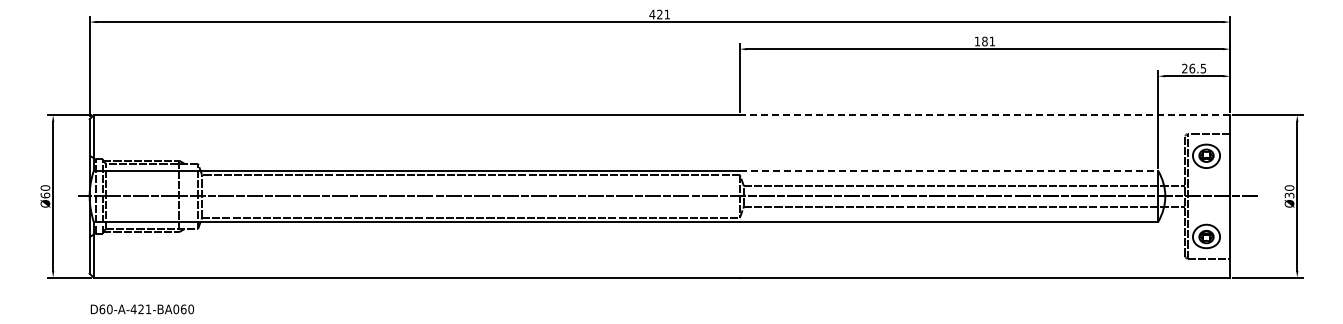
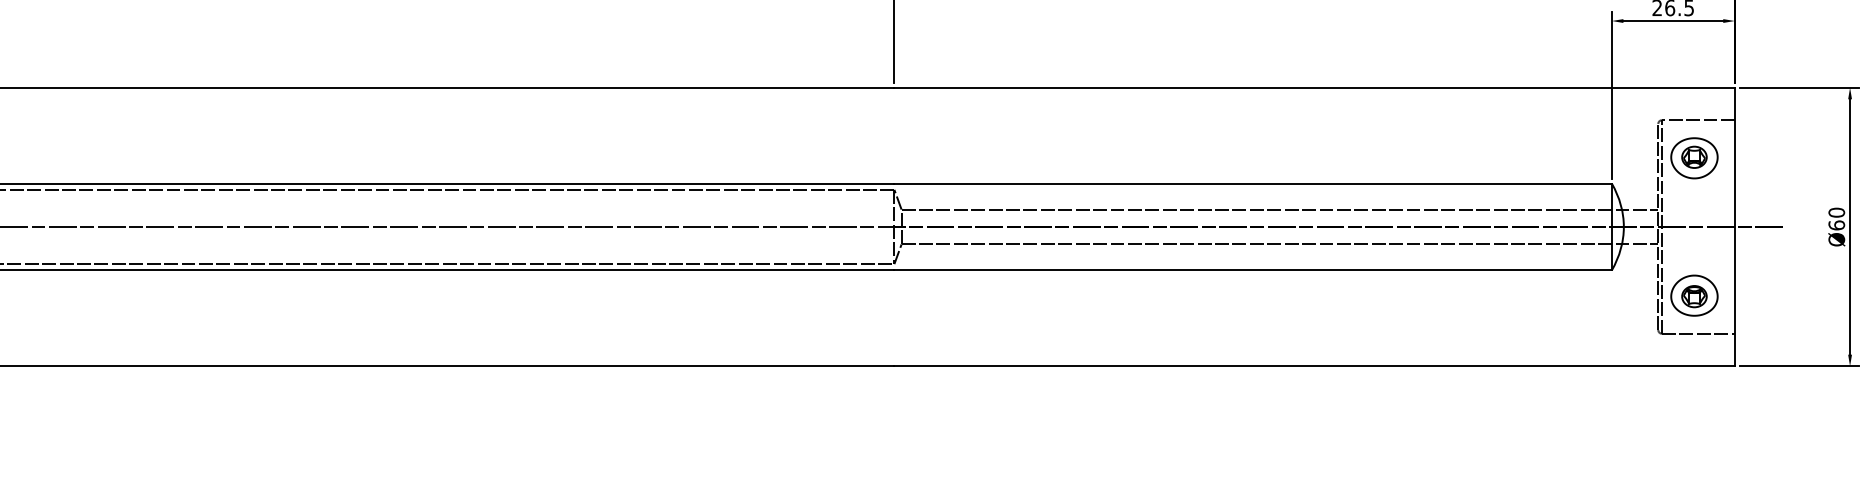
line: (984, 115) -> (1313, 88), dashed -> solid
line: (949, 171) -> (1253, 184), dashed -> solid
text: (1289, 195) -> (1836, 225), Ø30 -> Ø60

